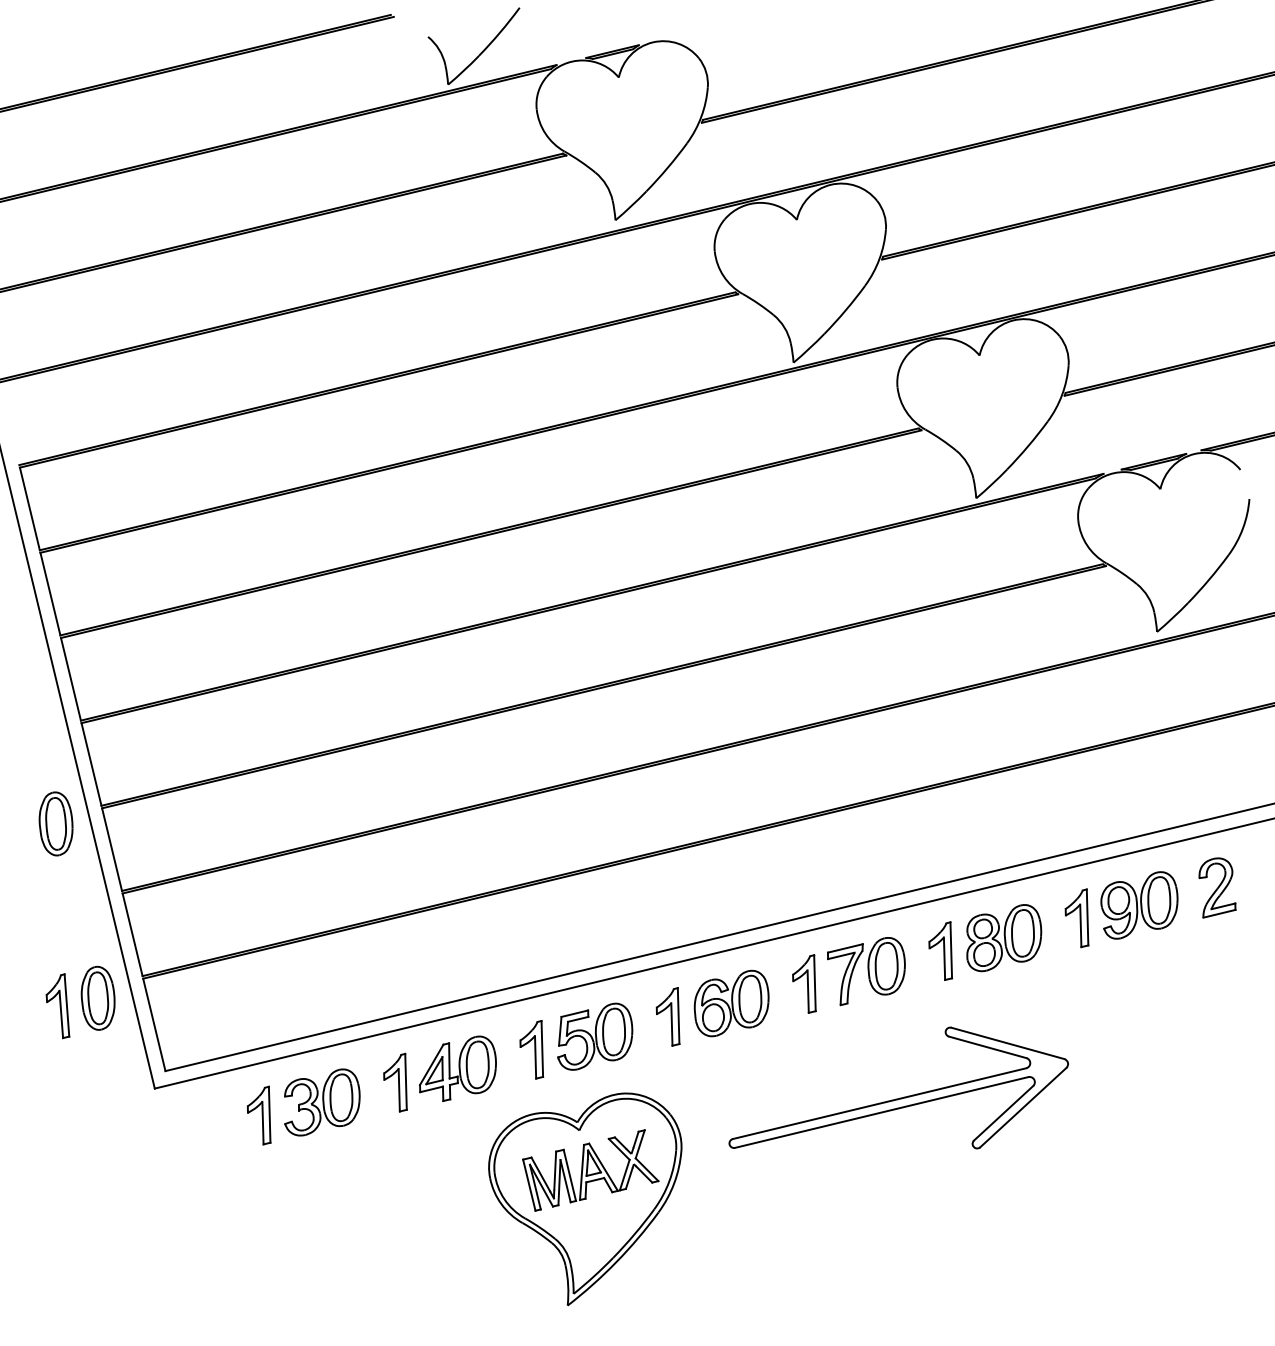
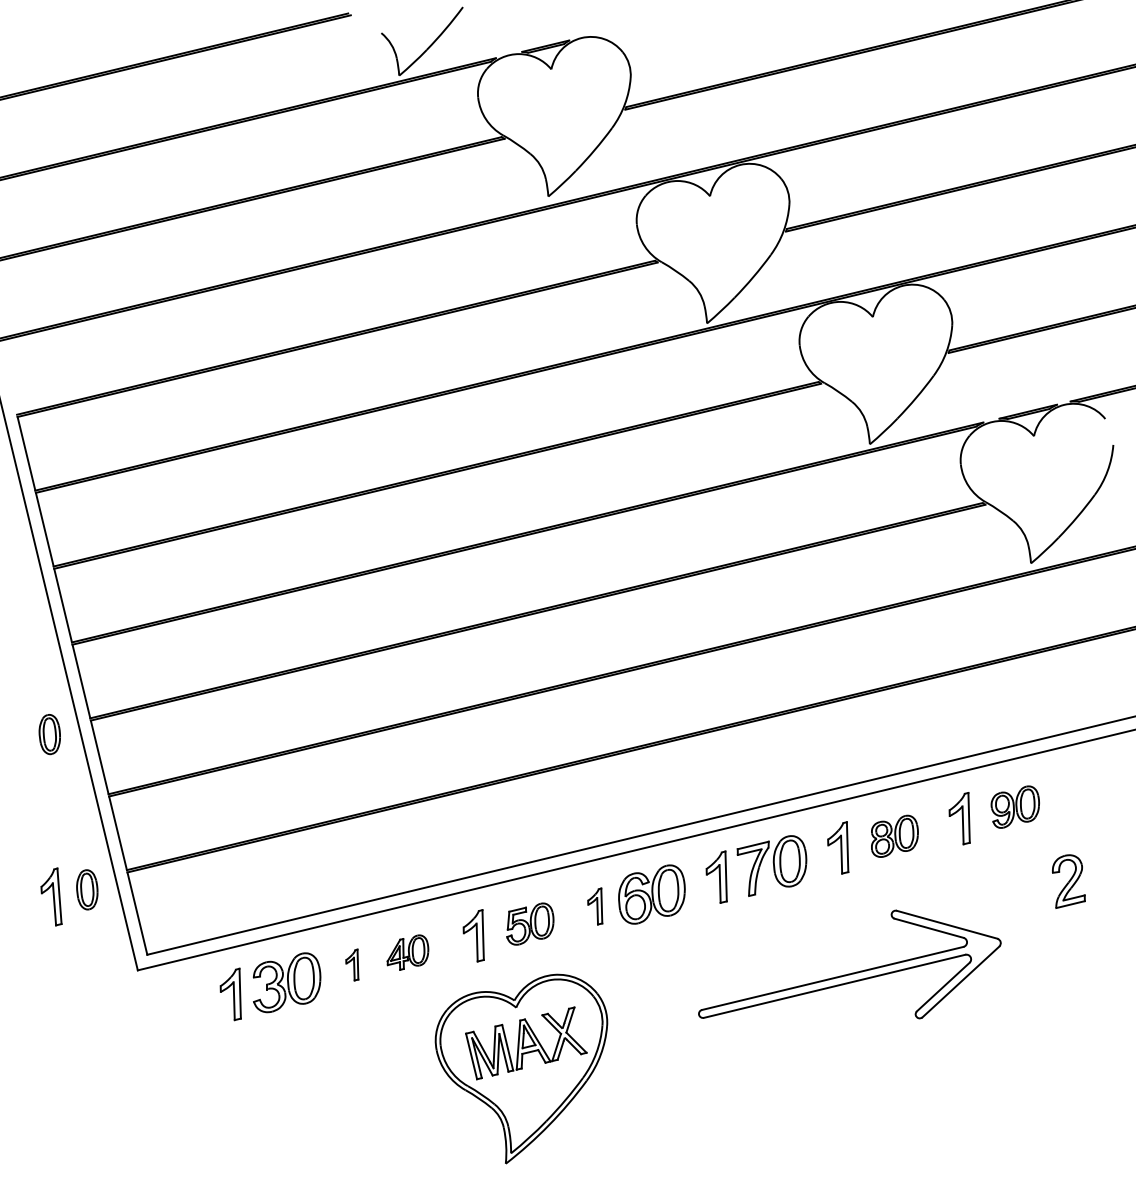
part: (55, 823) -> (49, 734), size x0.7
part: (1217, 887) -> (1068, 881), moved
part: (1139, 905) -> (1015, 807), size x0.7
part: (1004, 938) -> (895, 836), size x0.7
part: (97, 997) -> (86, 889), size x0.7
part: (667, 1016) -> (594, 906), size x0.7
part: (595, 1036) -> (530, 923), size x0.7
part: (457, 1068) -> (407, 952), size x0.6
part: (395, 1082) -> (352, 964), size x0.6
part: (899, 1097) -> (850, 972), moved

